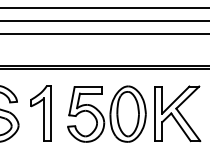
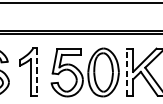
line: (155, 113) -> (127, 71), solid -> dashed
line: (50, 114) -> (36, 72), solid -> dashed

